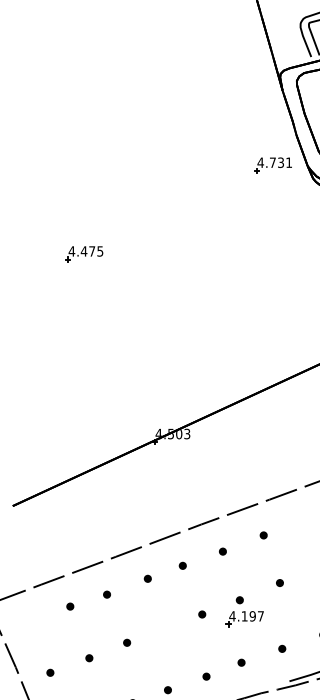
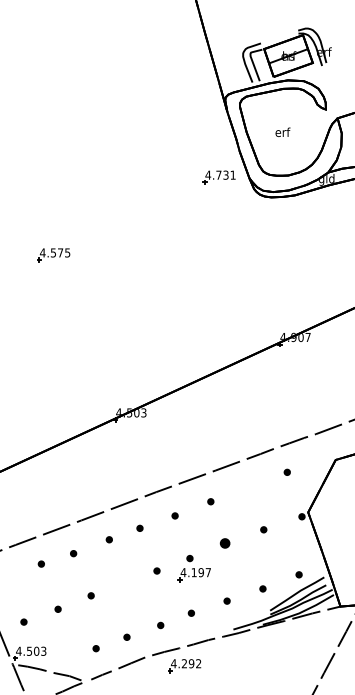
text: (84, 250) -> (53, 252), 4.475 -> 4.575
part: (279, 583) -> (224, 543), size x1.6

